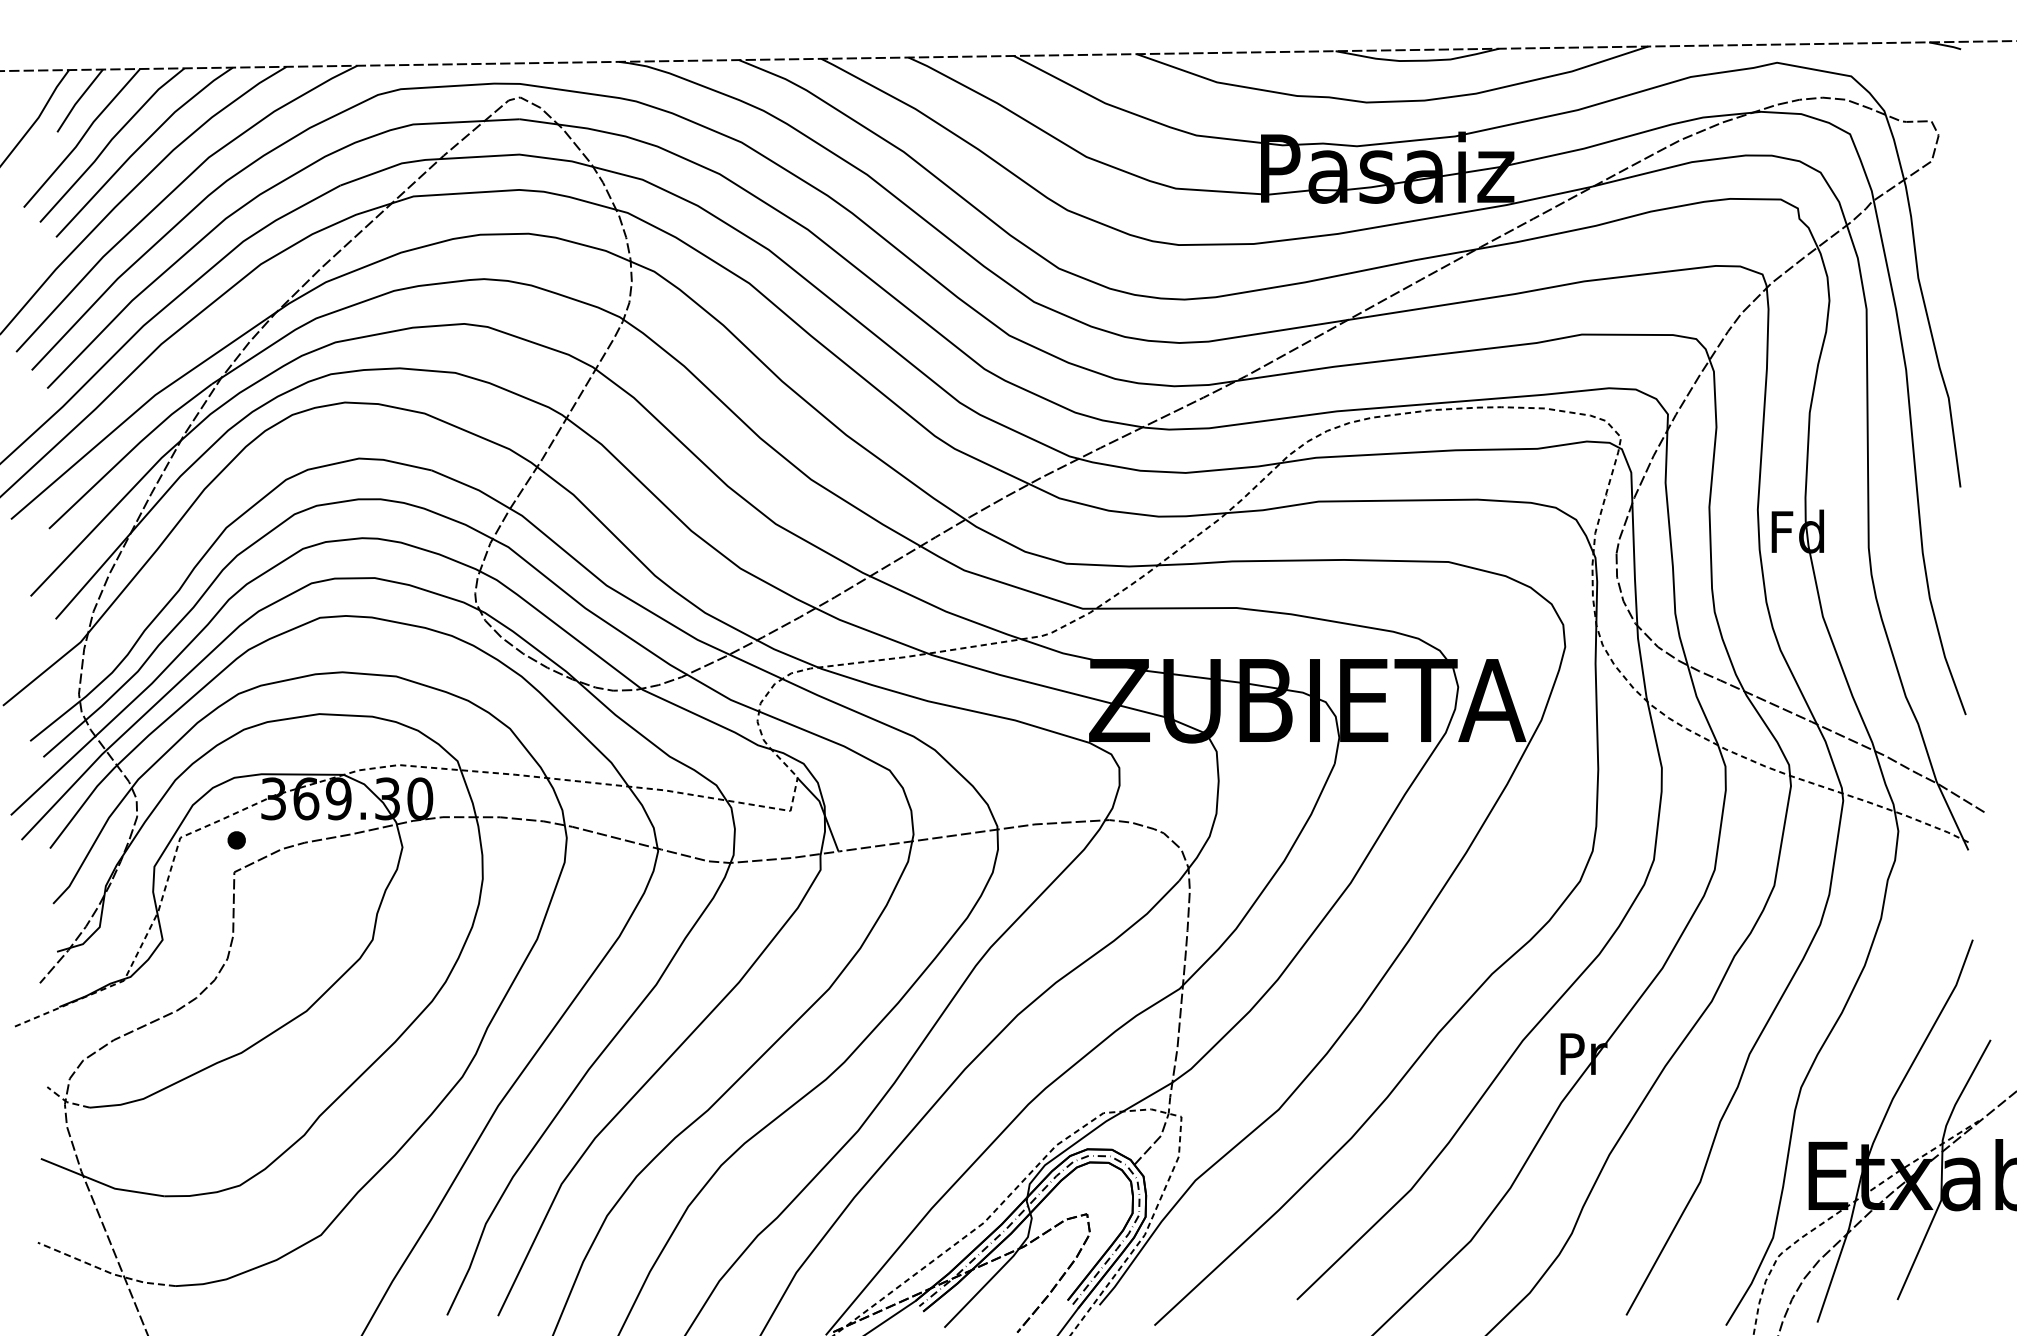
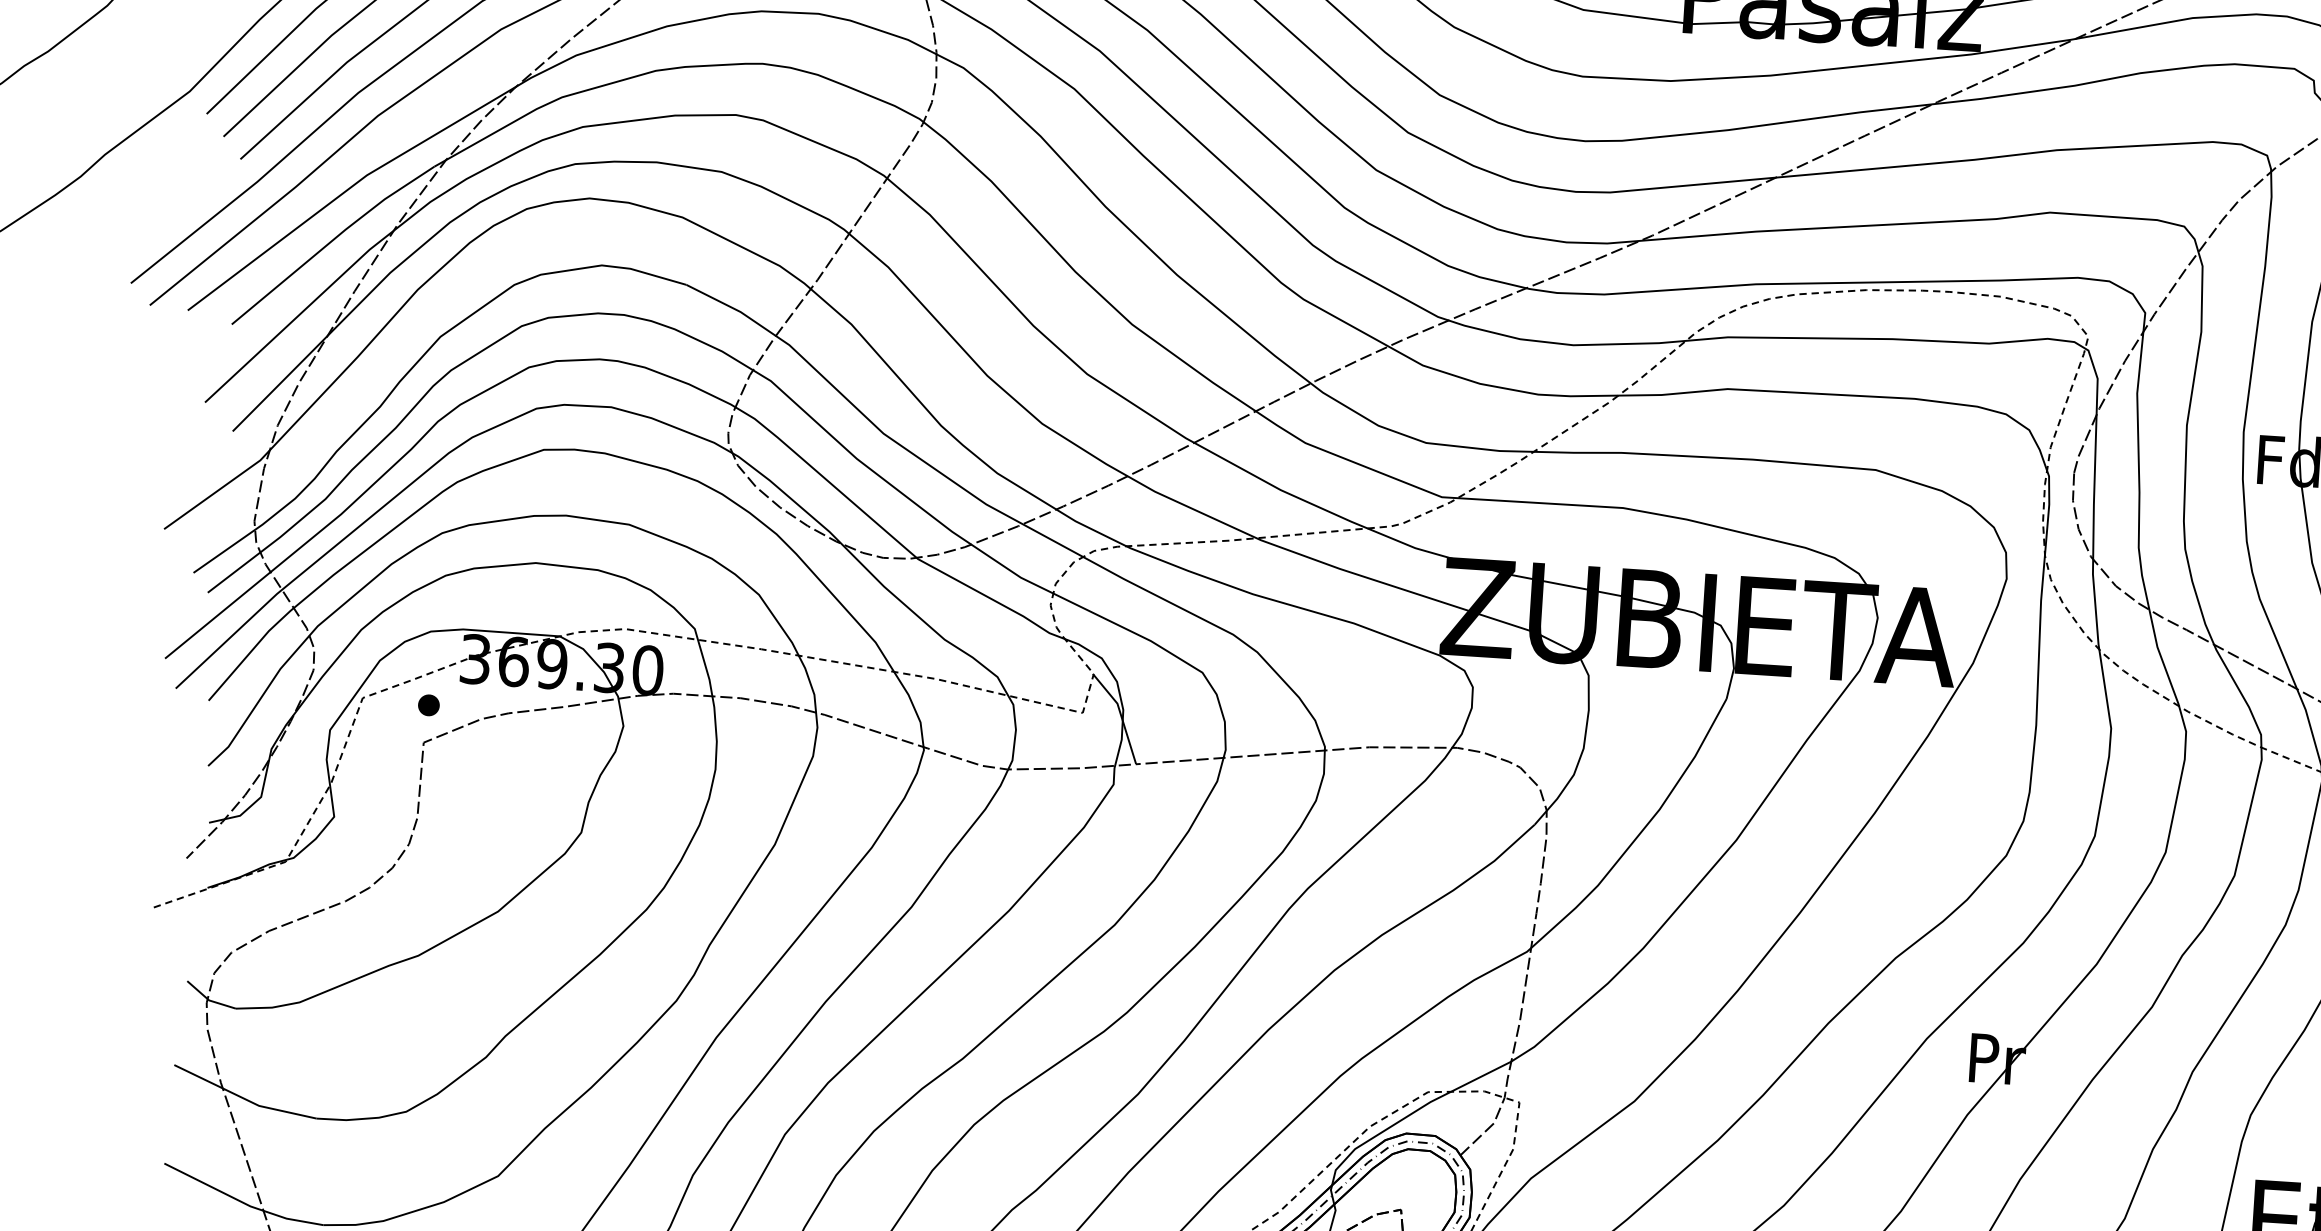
line: (66, 1102) -> (208, 1000), dashed -> solid
line: (105, 1271) -> (241, 1202), dashed -> solid

